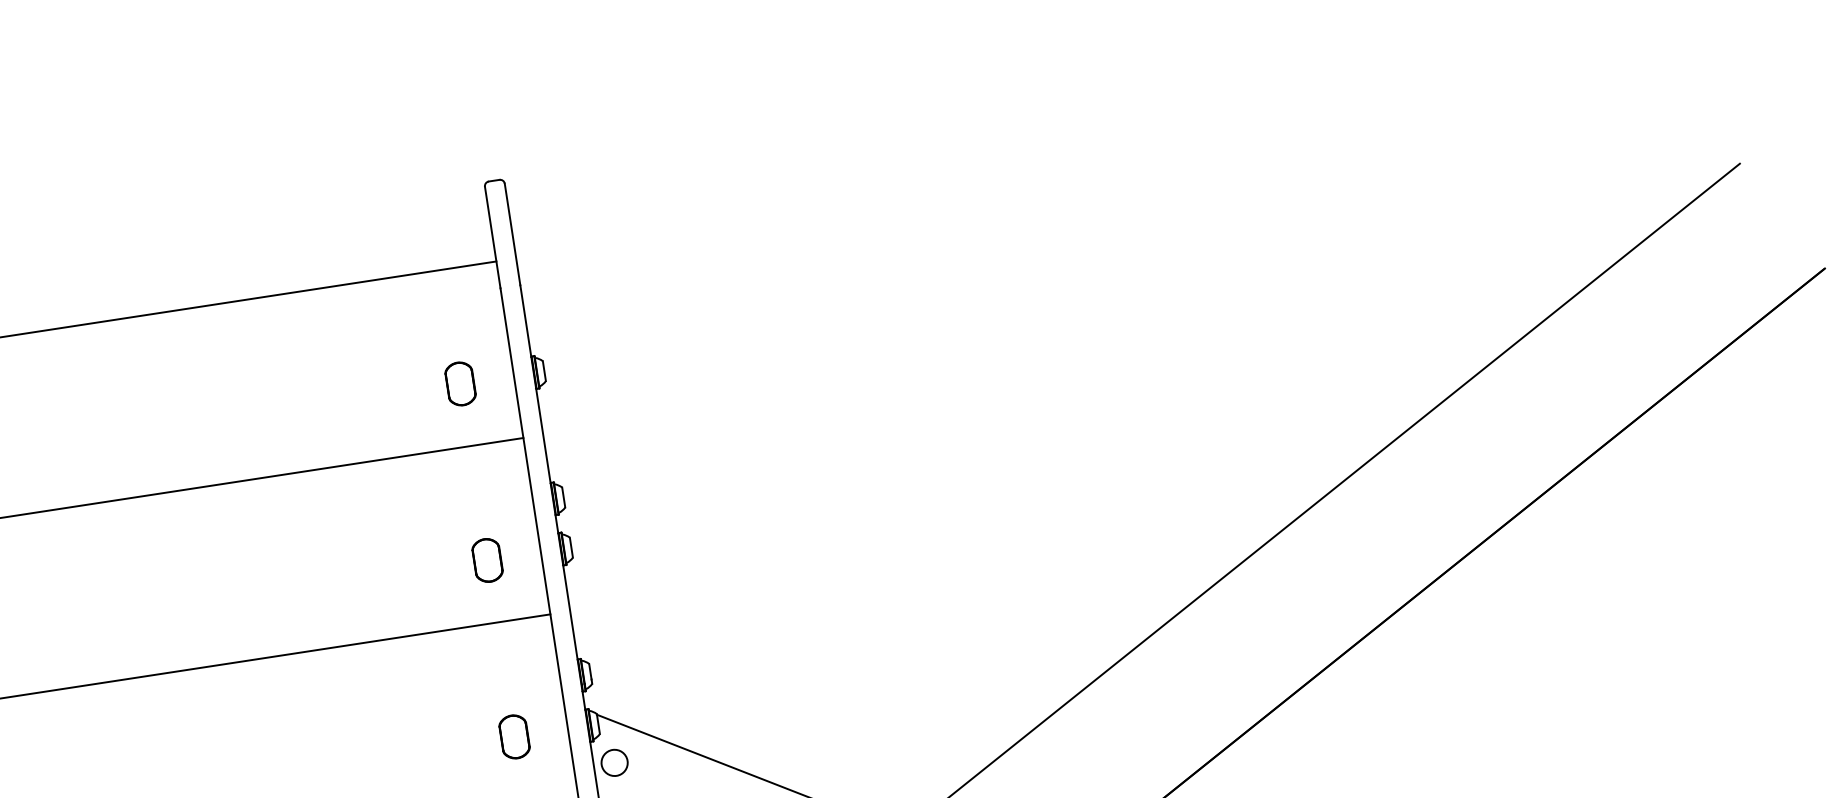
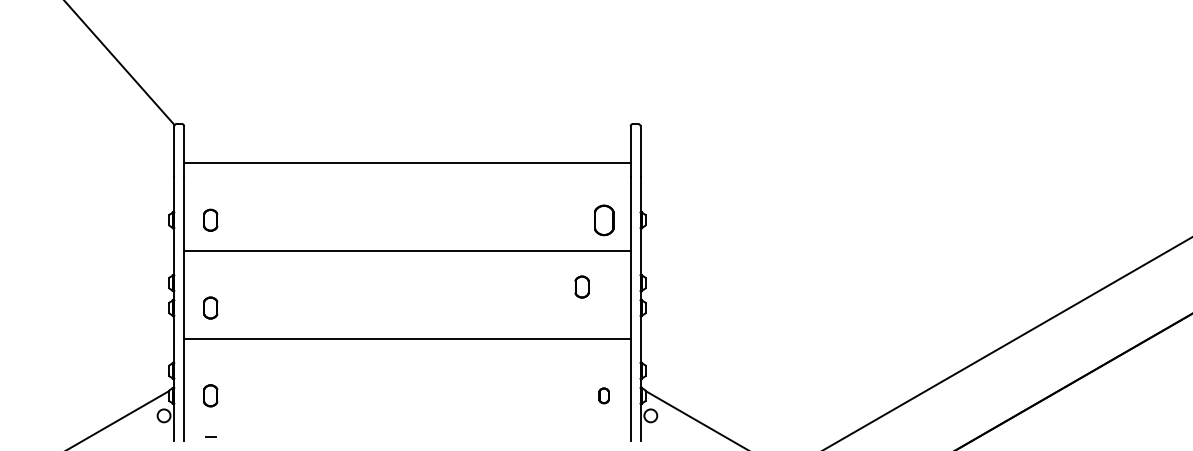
part: (459, 382) -> (603, 219), size x1.4
part: (486, 559) -> (581, 286), moved
part: (513, 736) -> (603, 395), size x0.7

